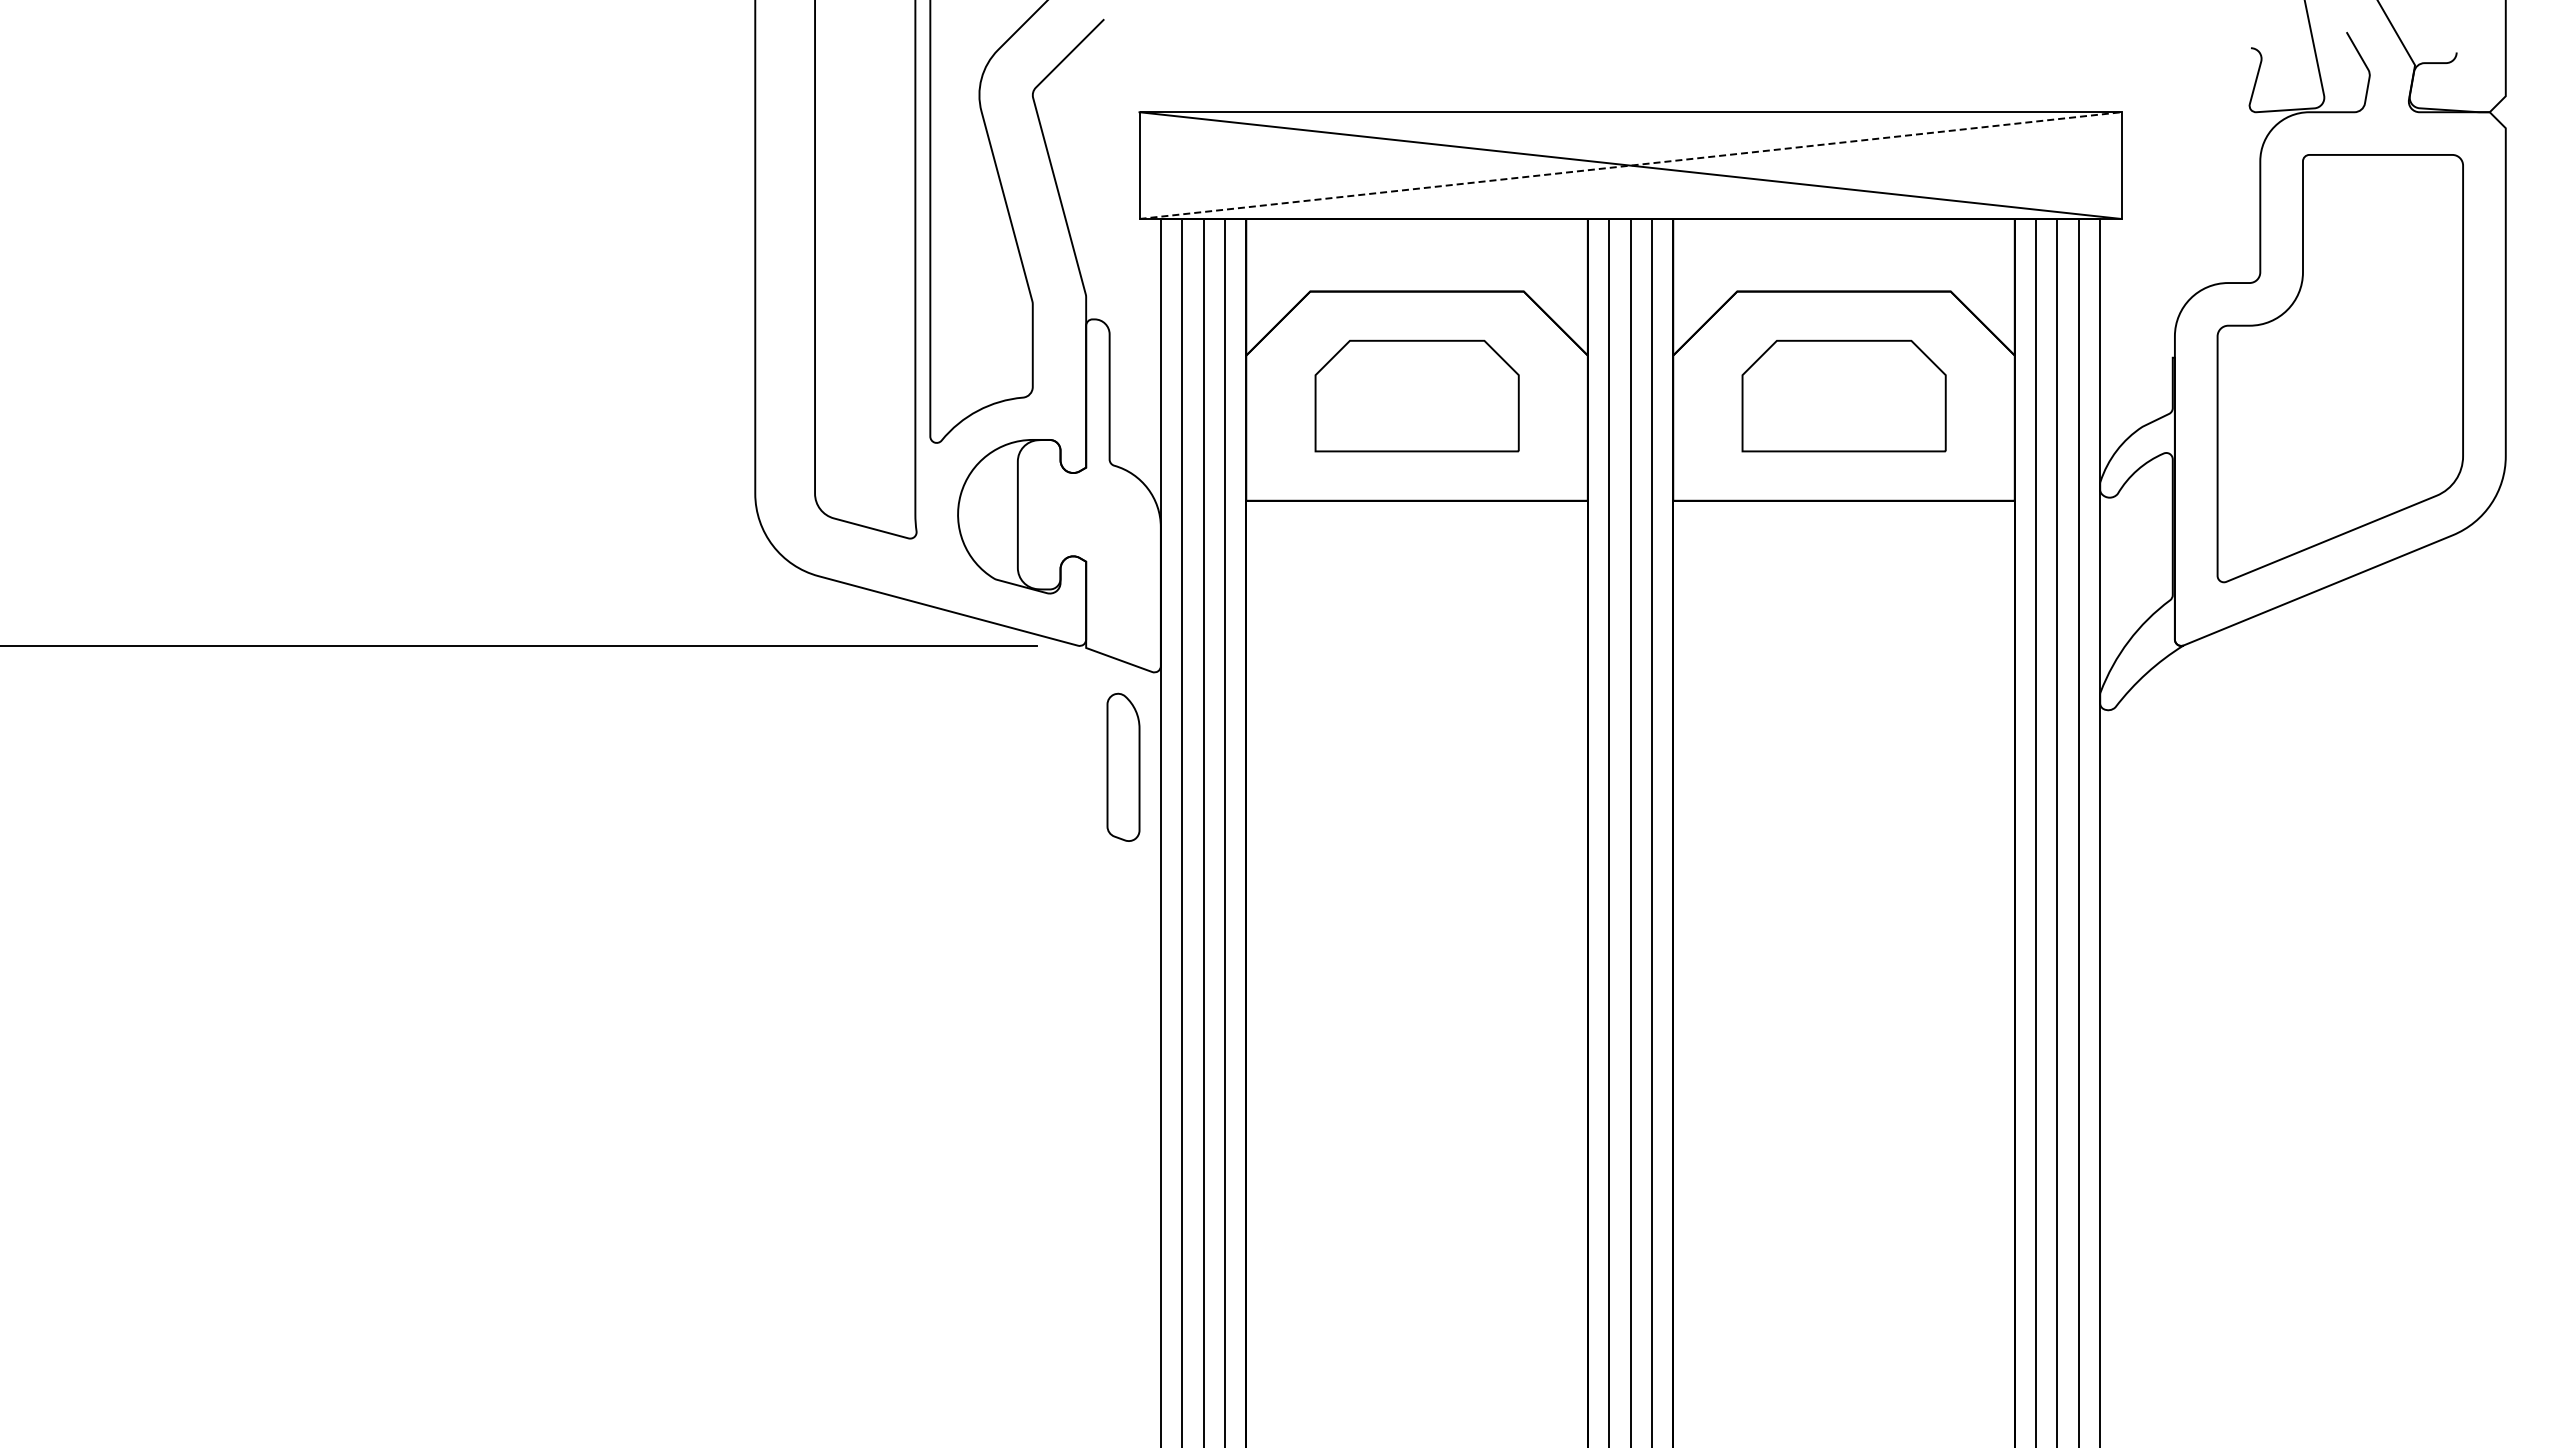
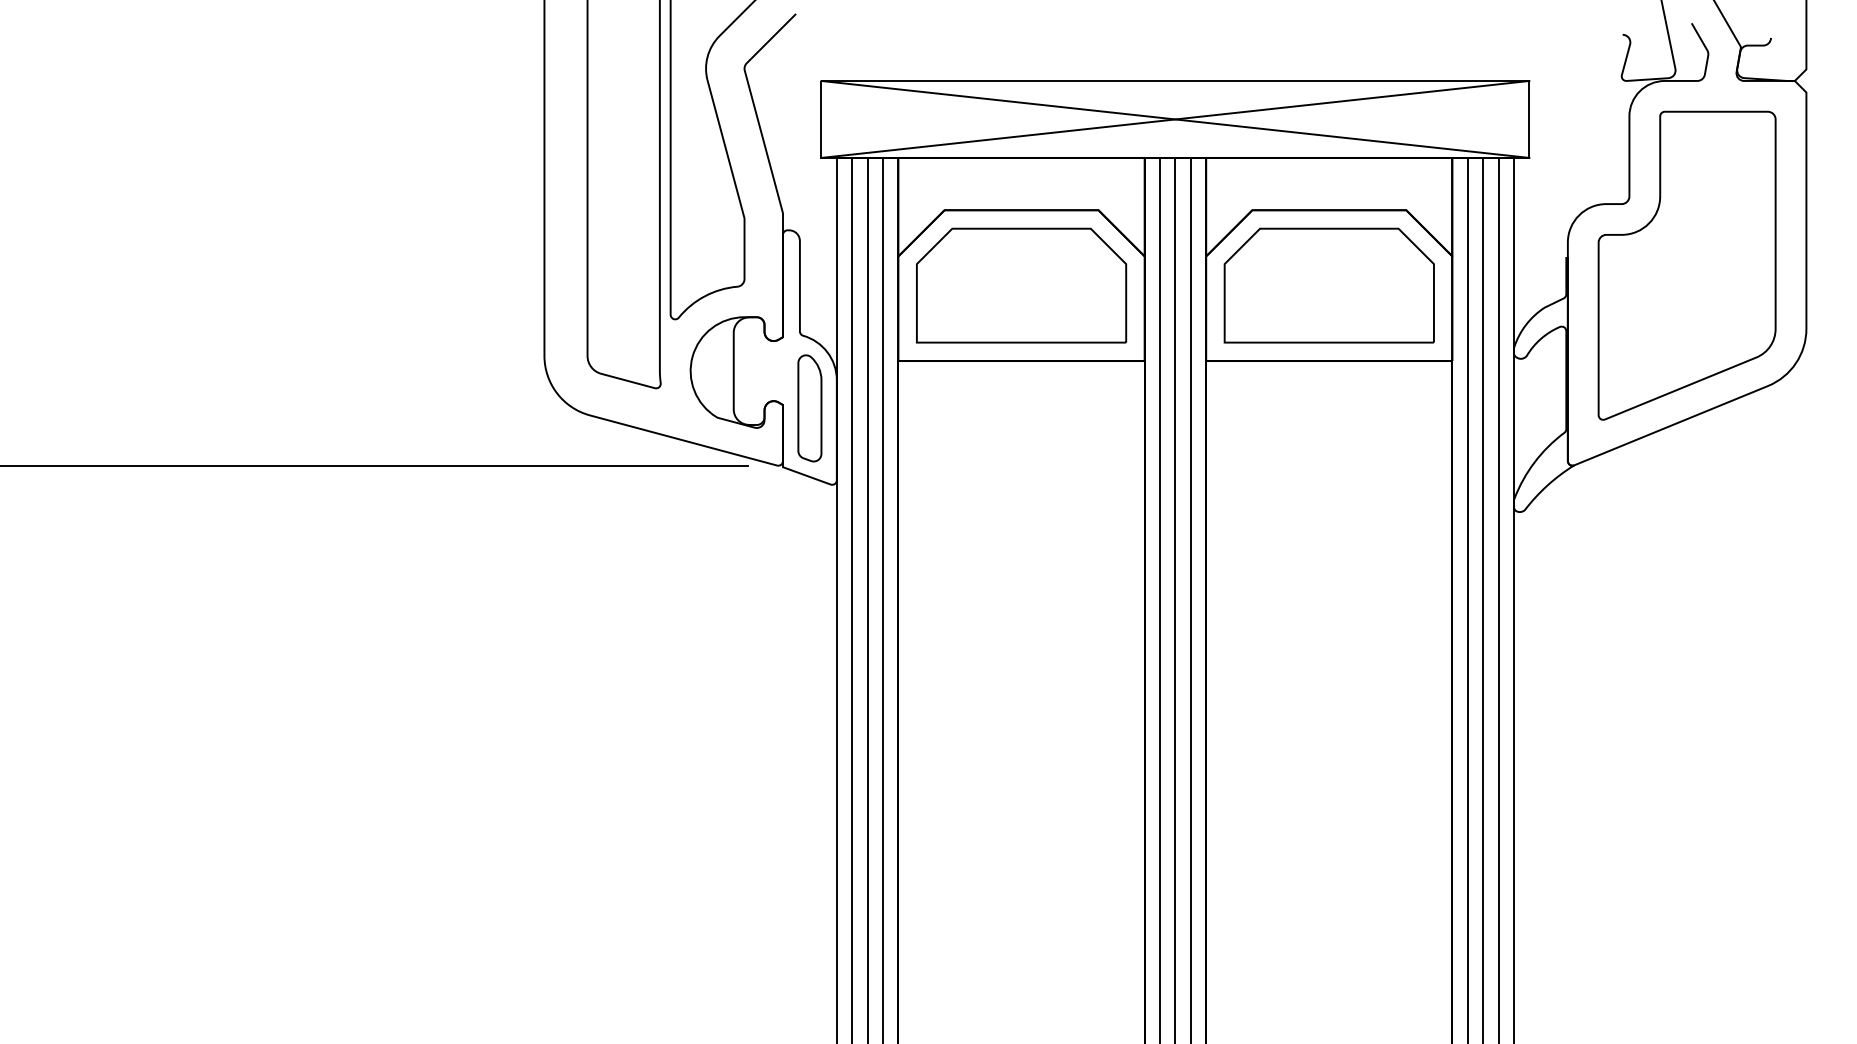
line: (1630, 165) -> (1175, 119), dashed -> solid
part: (1417, 395) -> (1021, 285), size x1.43
part: (1844, 395) -> (1329, 285), size x1.43
part: (1123, 766) -> (809, 407), moved

